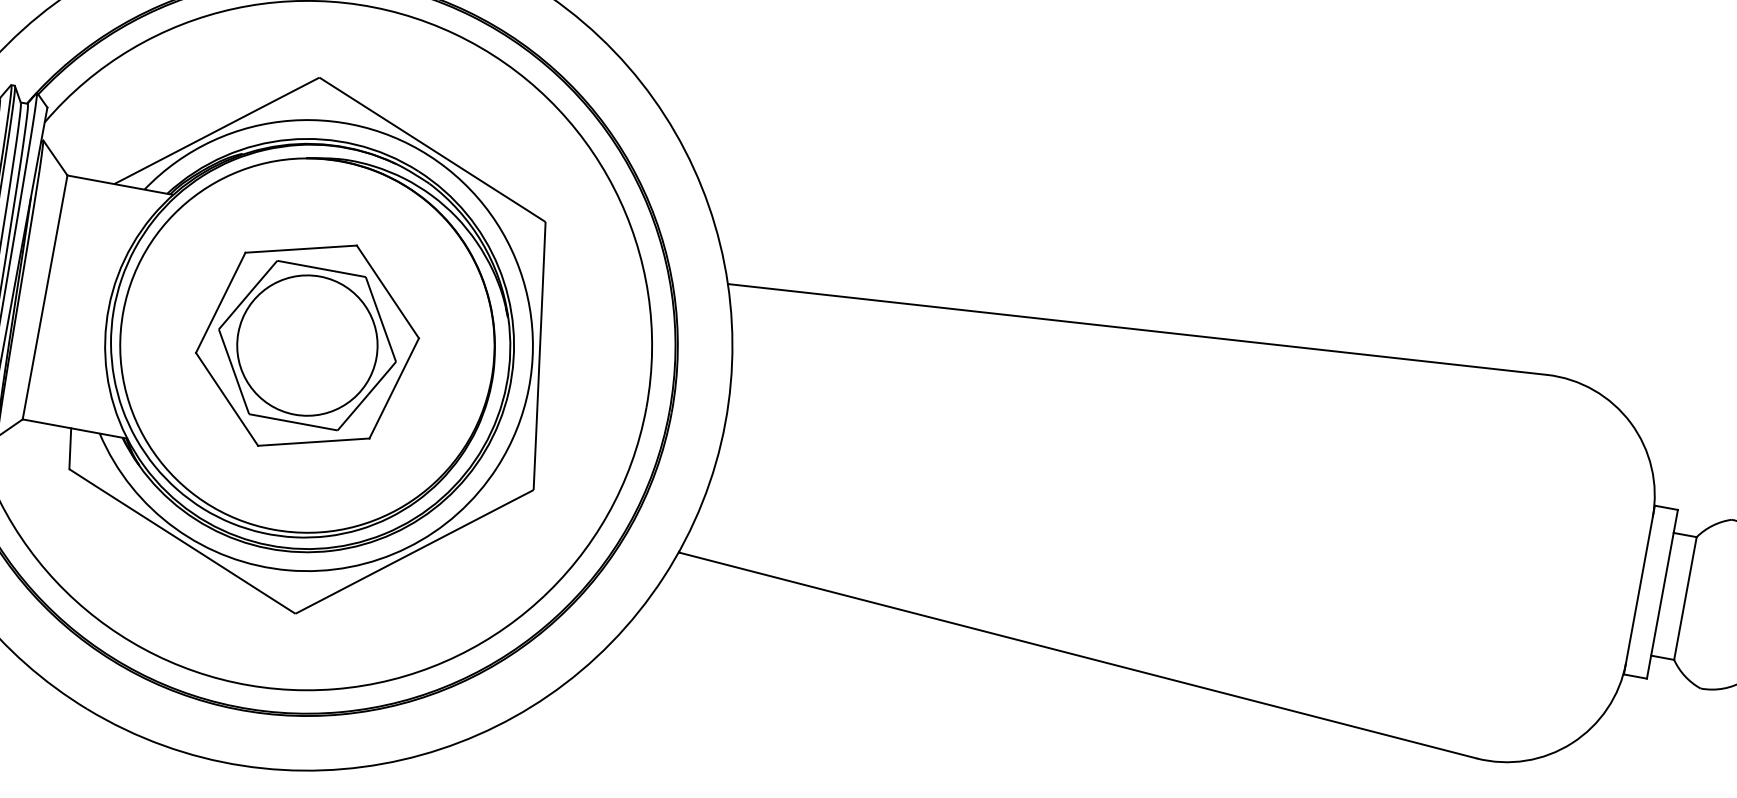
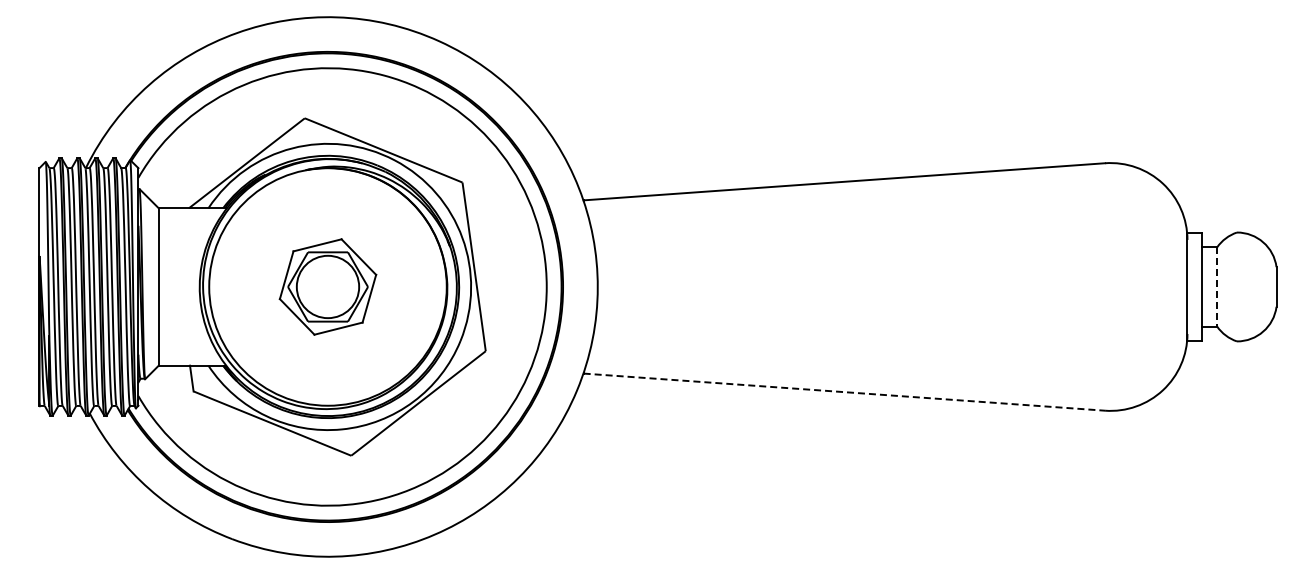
part: (306, 344) -> (327, 286), size x0.7
line: (1686, 597) -> (1217, 286), solid -> dashed
line: (1077, 656) -> (844, 392), solid -> dashed

